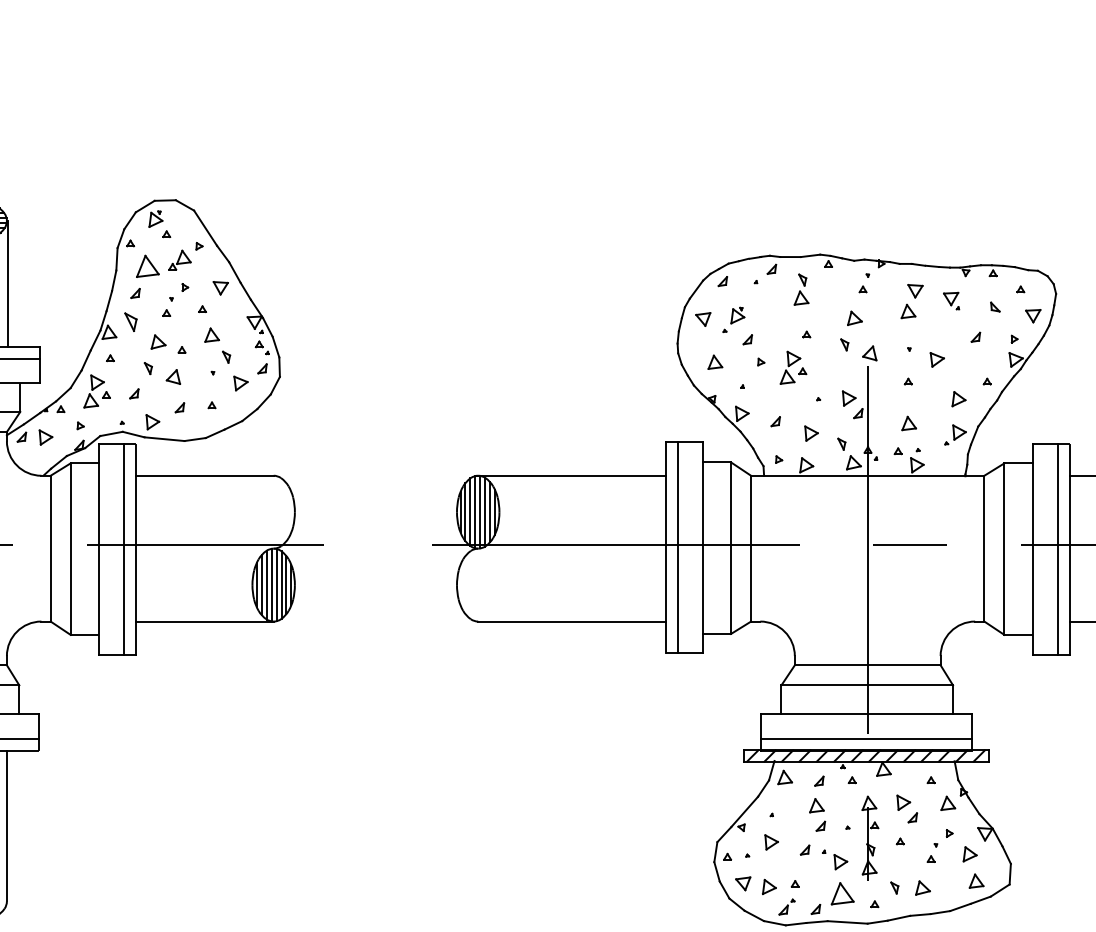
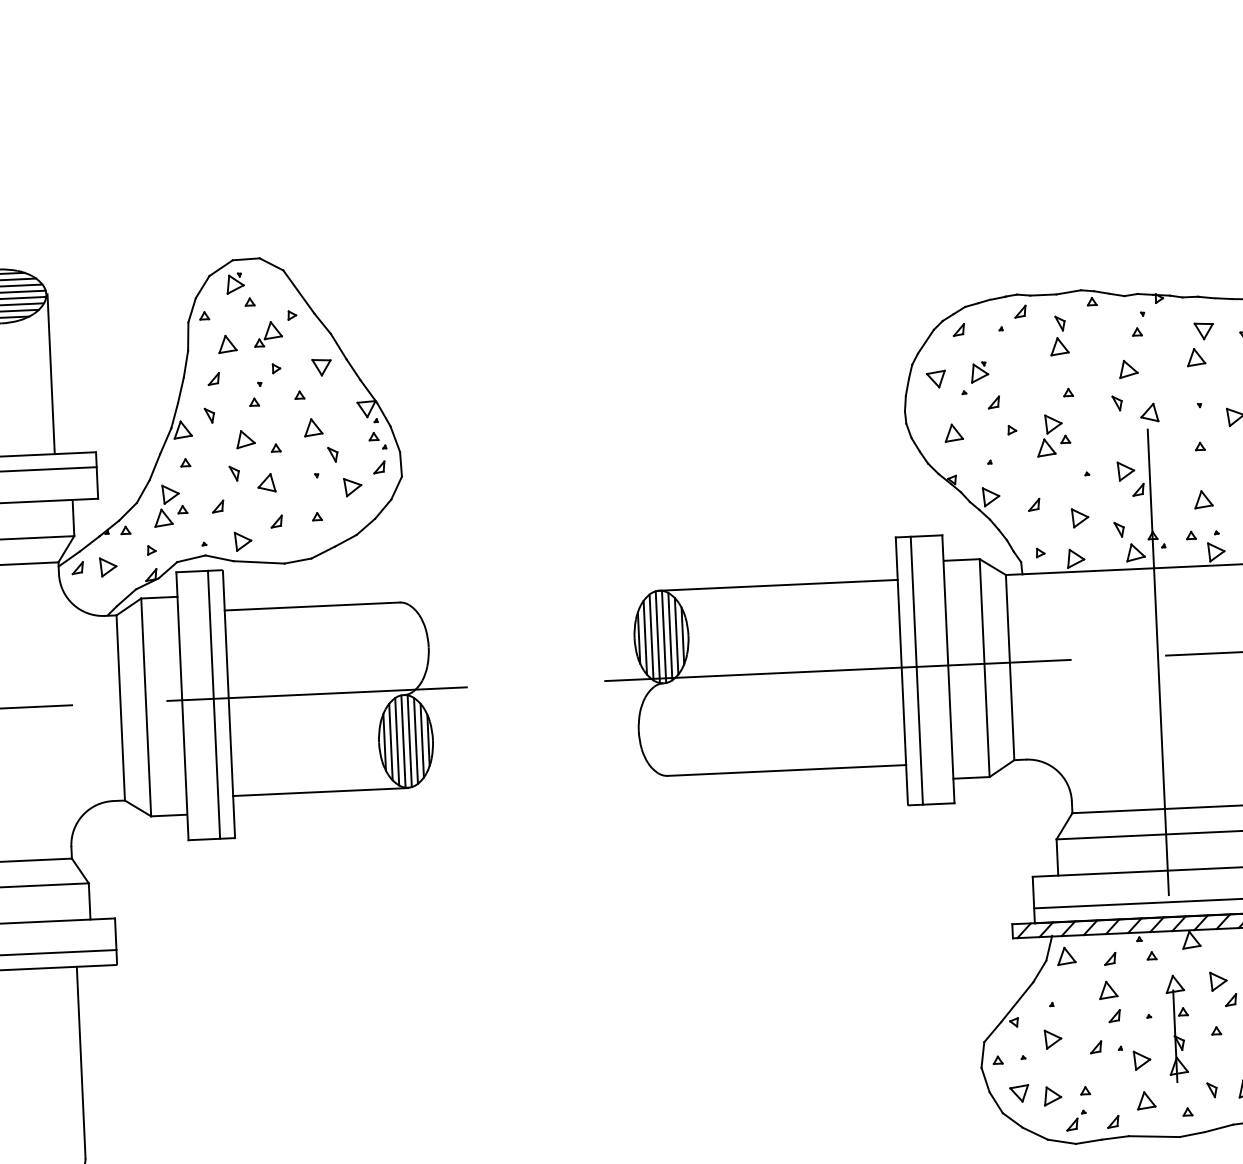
part: (147, 266) -> (227, 344), size x0.62
part: (130, 321) -> (209, 414), size x0.62
part: (842, 893) -> (1146, 1100), size x0.62

